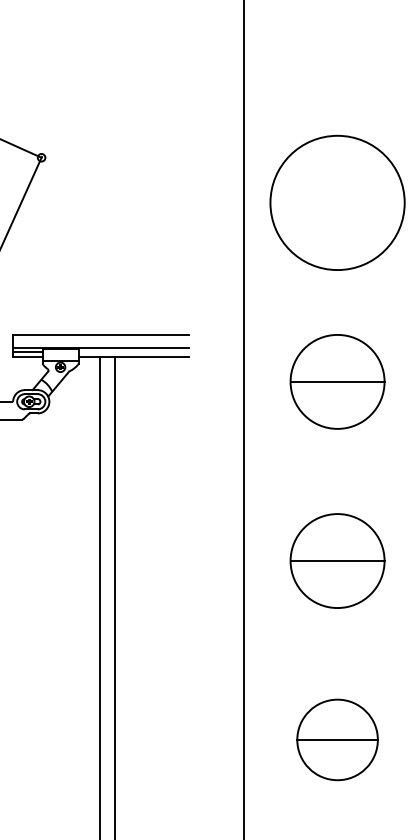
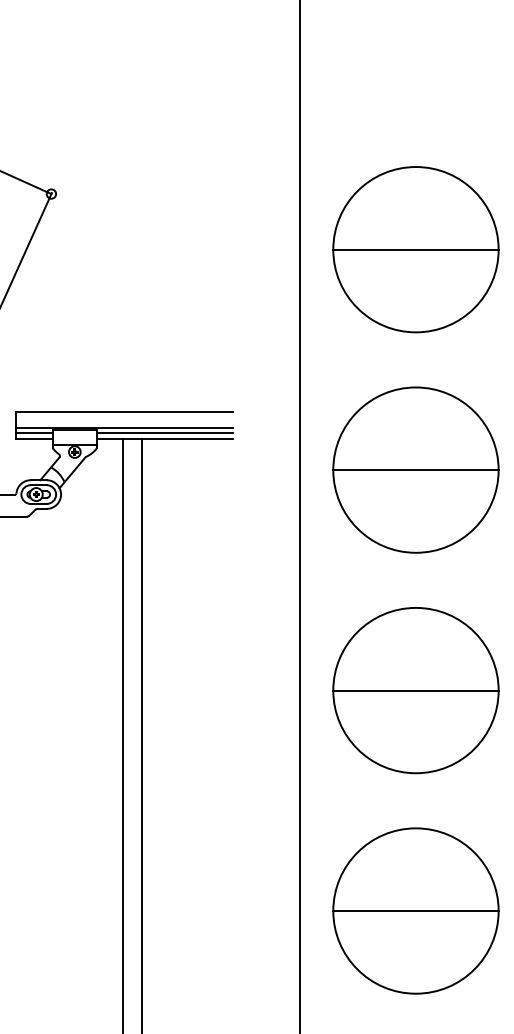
line: (337, 202) -> (415, 249), added
line: (133, 351) -> (164, 432), added
part: (337, 381) -> (415, 469), size x1.43
part: (337, 560) -> (415, 690), size x1.43
part: (337, 739) -> (415, 910), size x1.67

